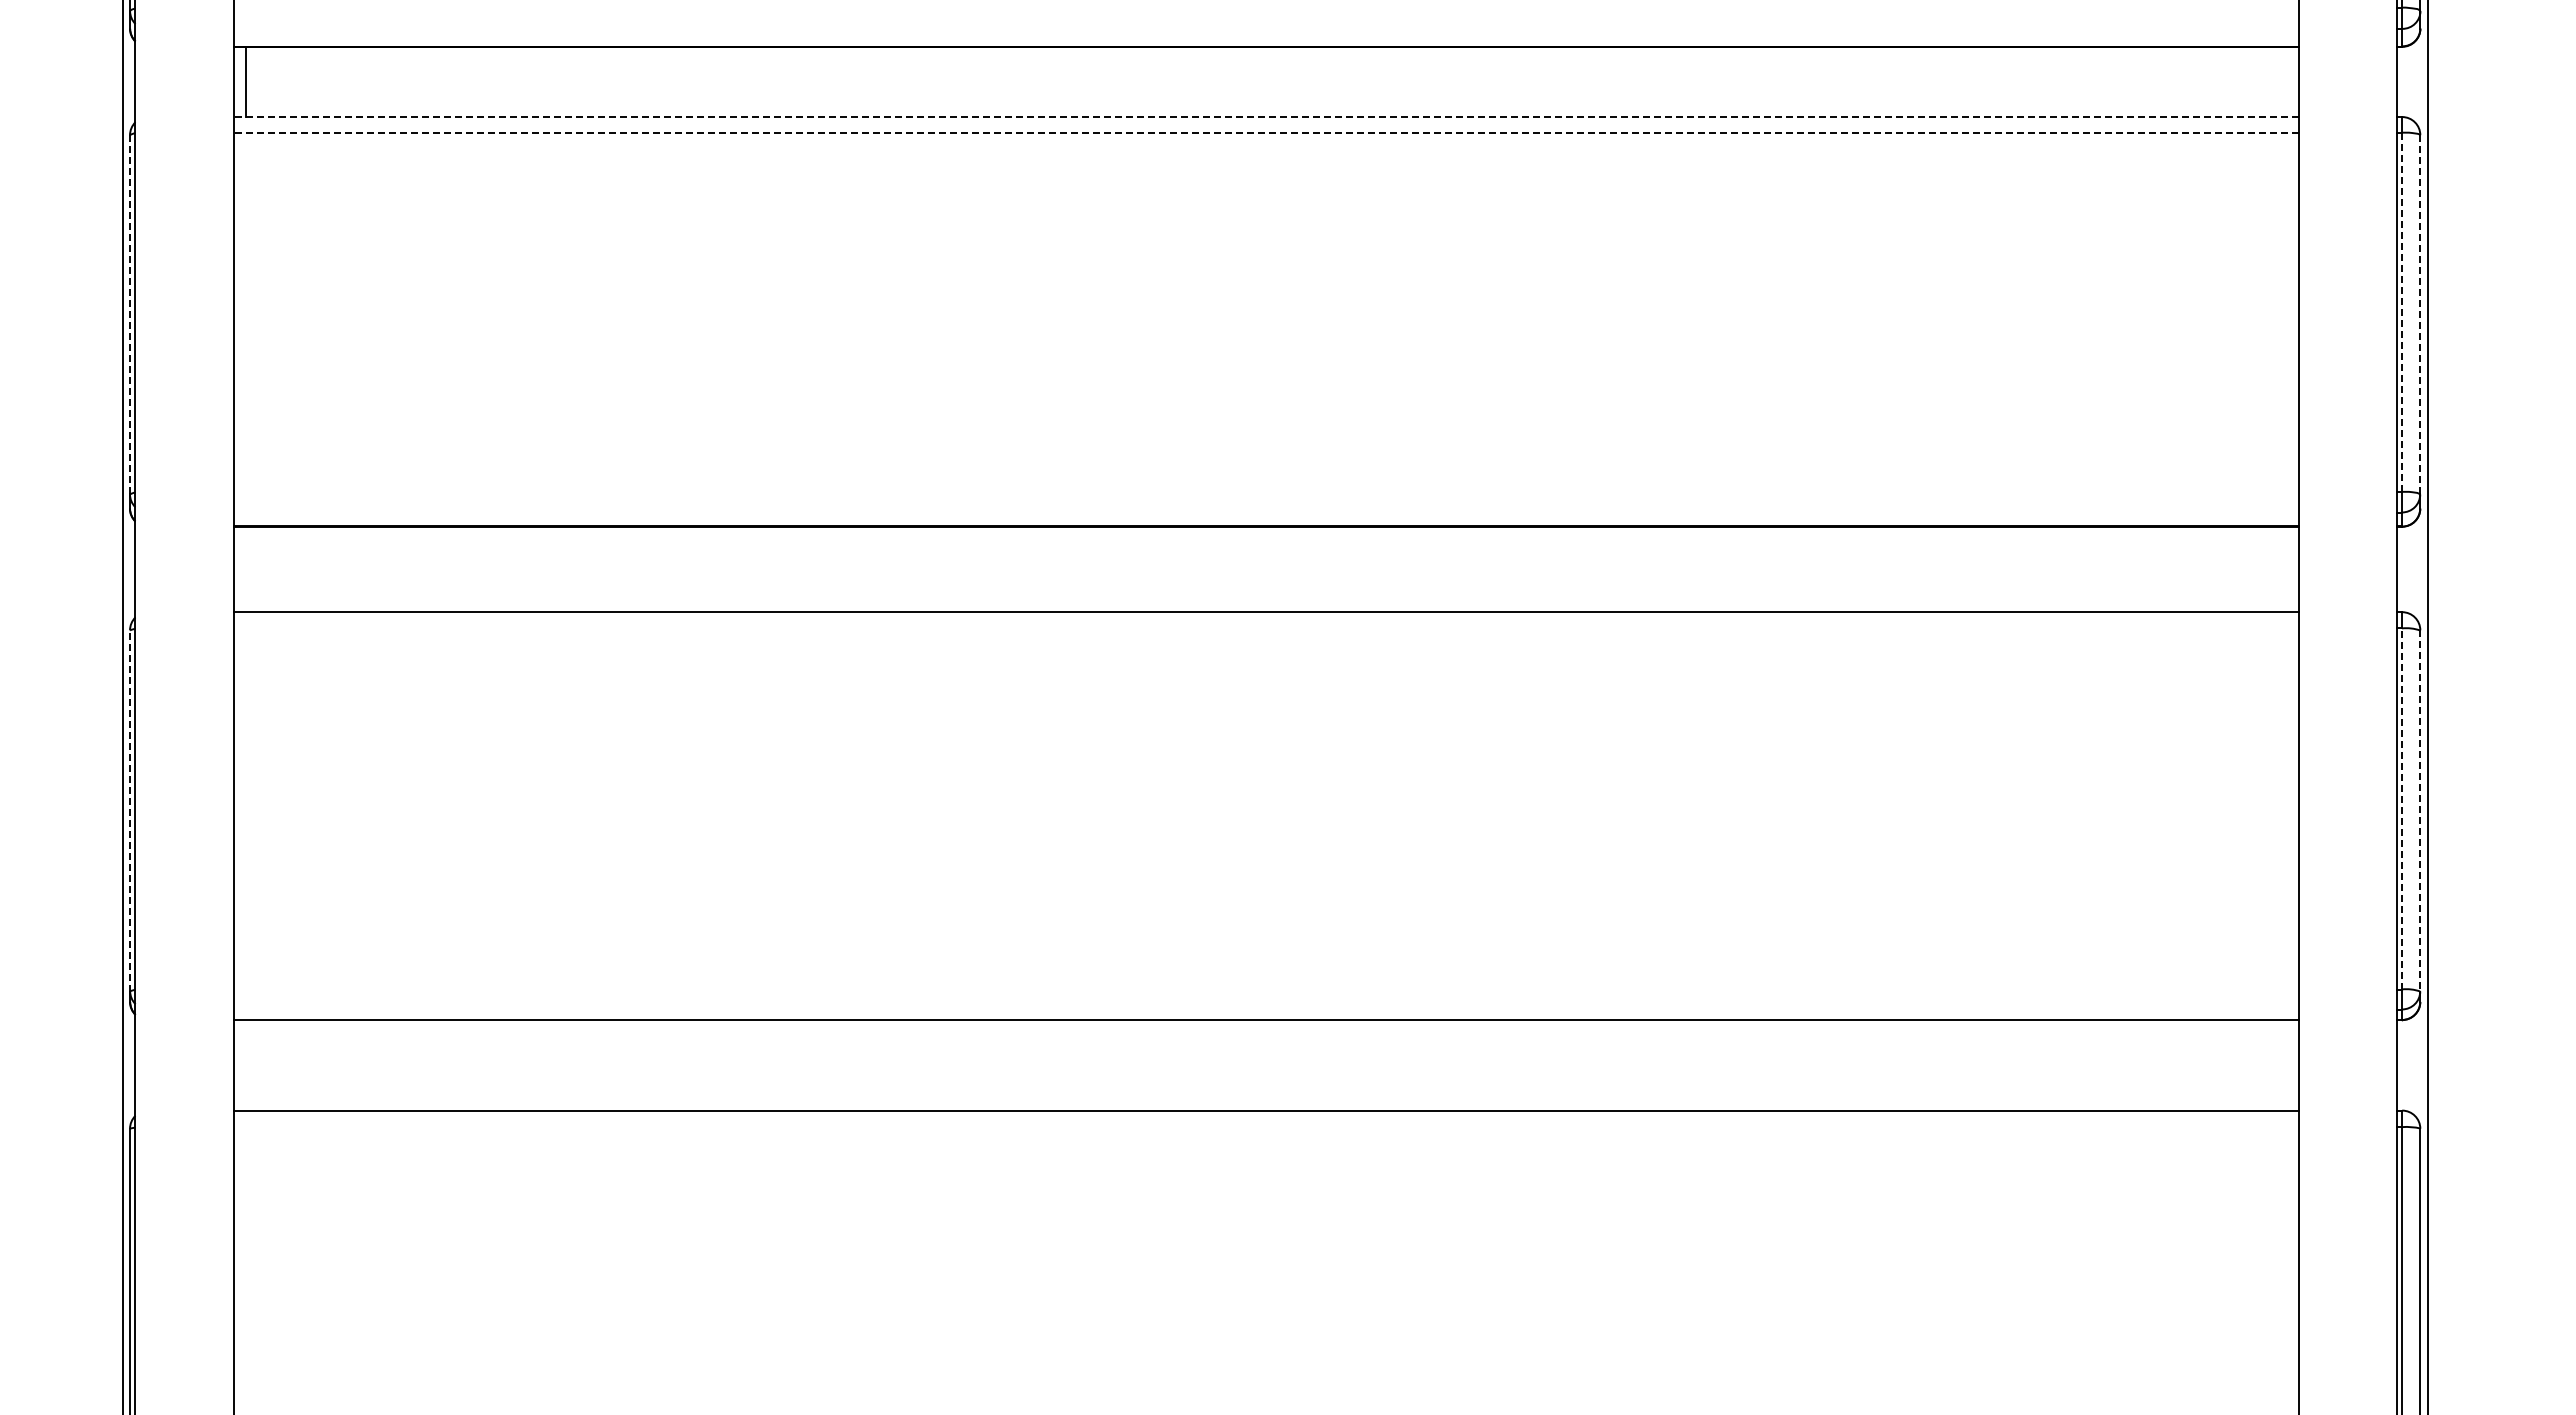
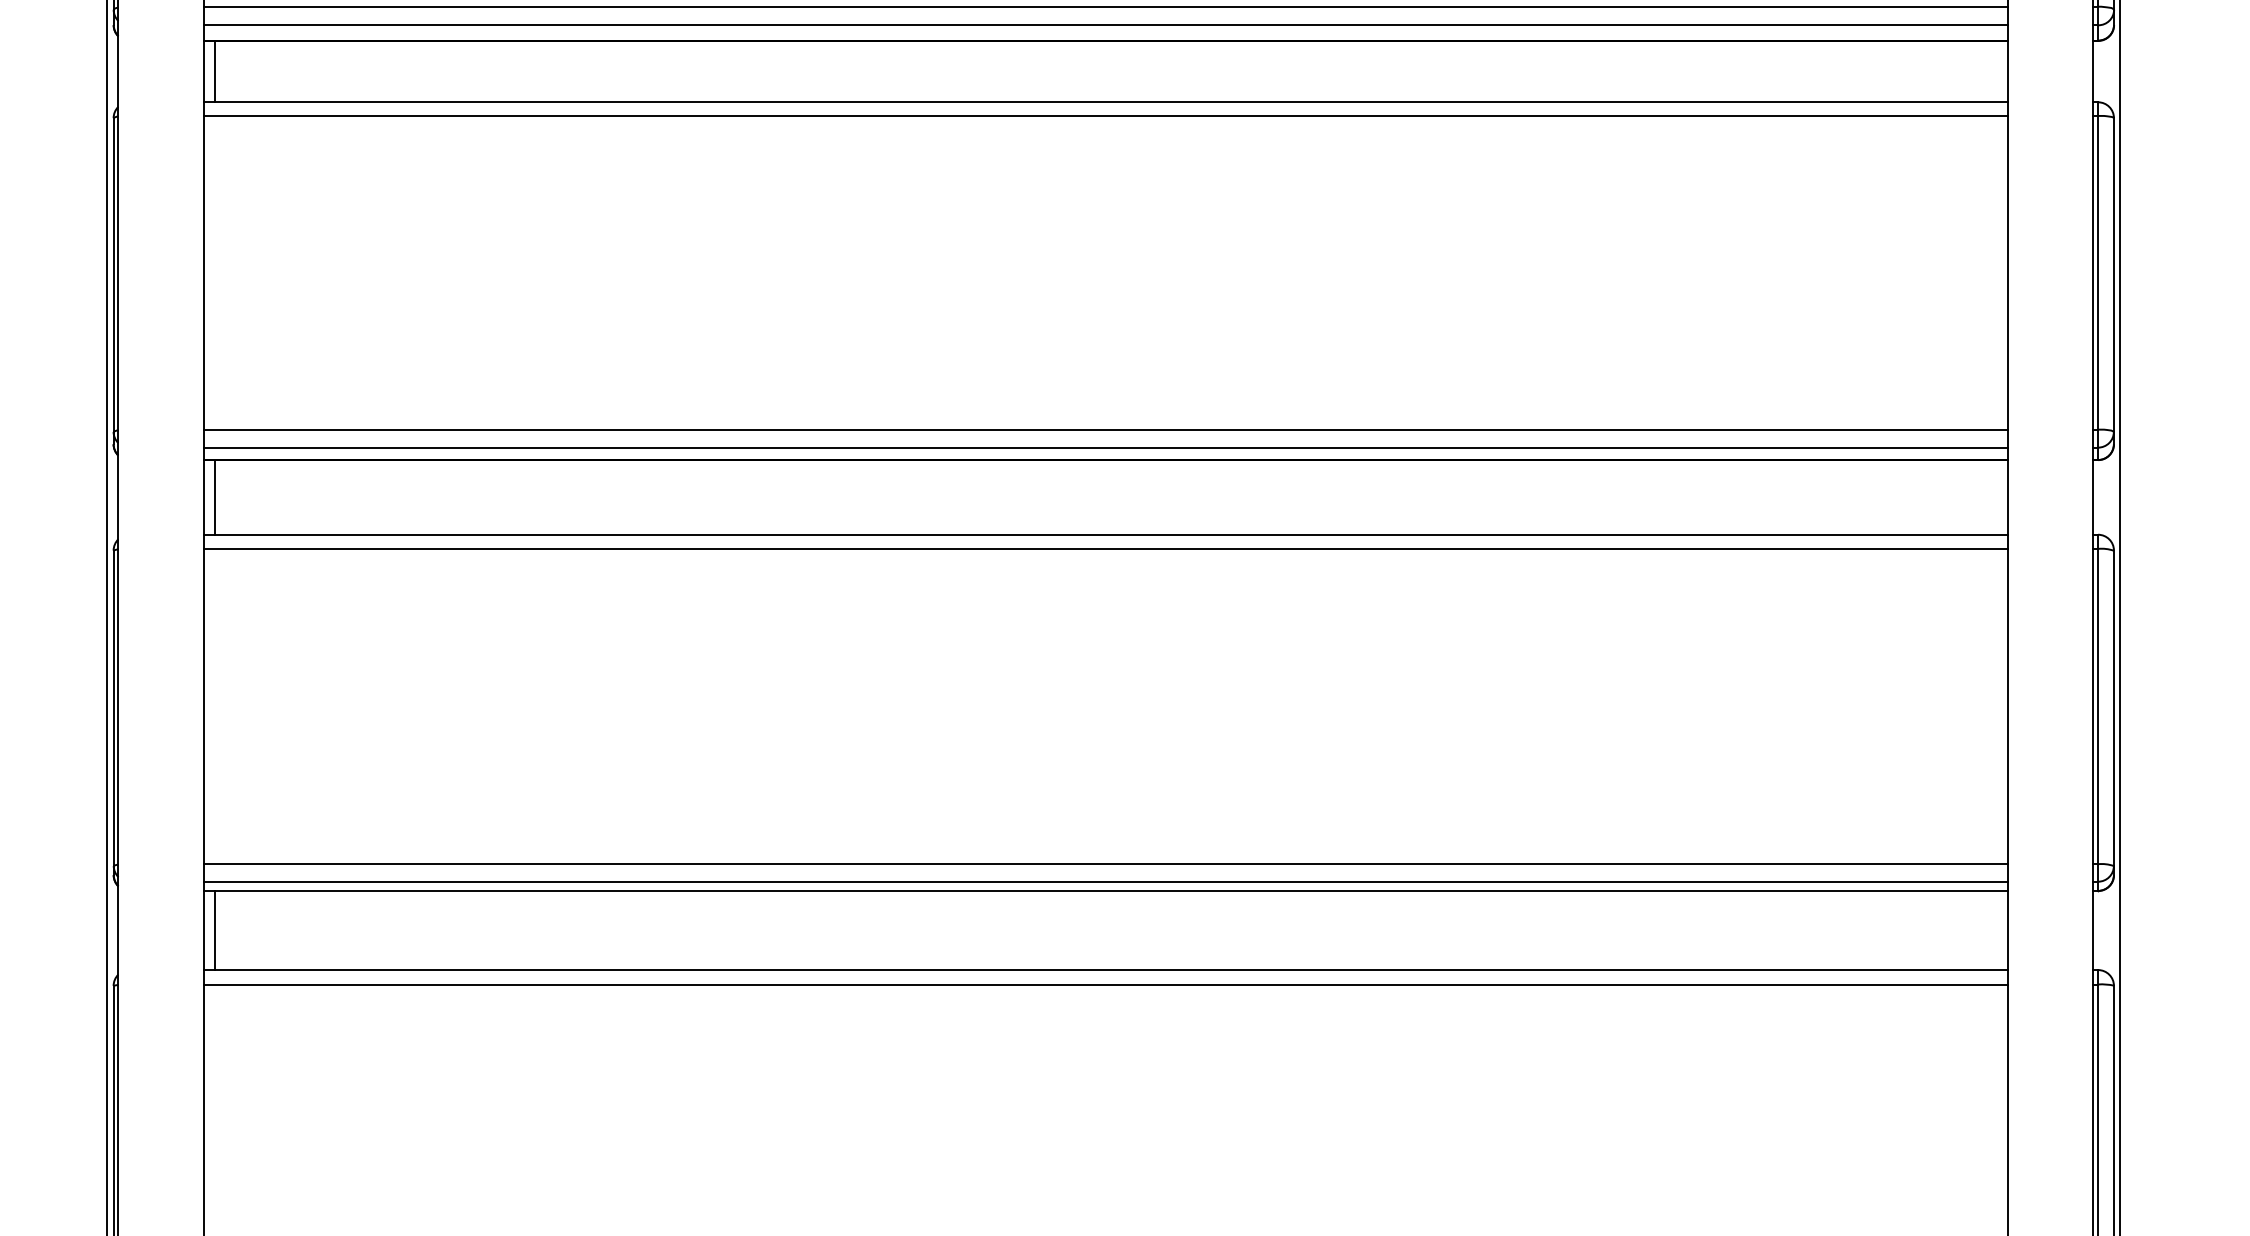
line: (1265, 7) -> (1105, 6), added
line: (1265, 29) -> (1105, 25), added
line: (1265, 117) -> (1105, 102), dashed -> solid
line: (1265, 132) -> (1105, 115), dashed -> solid
line: (2402, 312) -> (2098, 273), dashed -> solid
line: (130, 314) -> (114, 274), dashed -> solid
line: (2420, 314) -> (2114, 274), dashed -> solid
line: (1265, 491) -> (1105, 429), added
line: (1265, 512) -> (1105, 447), added
line: (246, 569) -> (215, 497), added
line: (1265, 628) -> (1105, 549), added
line: (2402, 808) -> (2098, 706), dashed -> solid
line: (130, 811) -> (114, 708), dashed -> solid
line: (2420, 811) -> (2114, 708), dashed -> solid
line: (1265, 989) -> (1105, 864), added
line: (1265, 1009) -> (1105, 881), added
line: (246, 1065) -> (215, 930), added
line: (1265, 1127) -> (1105, 984), added

